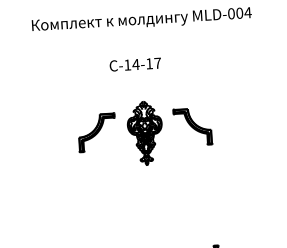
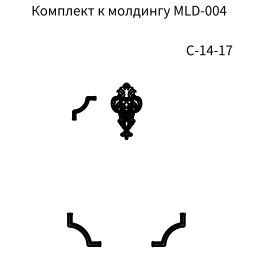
text: (134, 64) -> (208, 50), moved
part: (192, 126) -> (168, 107), removed
part: (97, 133) -> (84, 108), size x0.7

